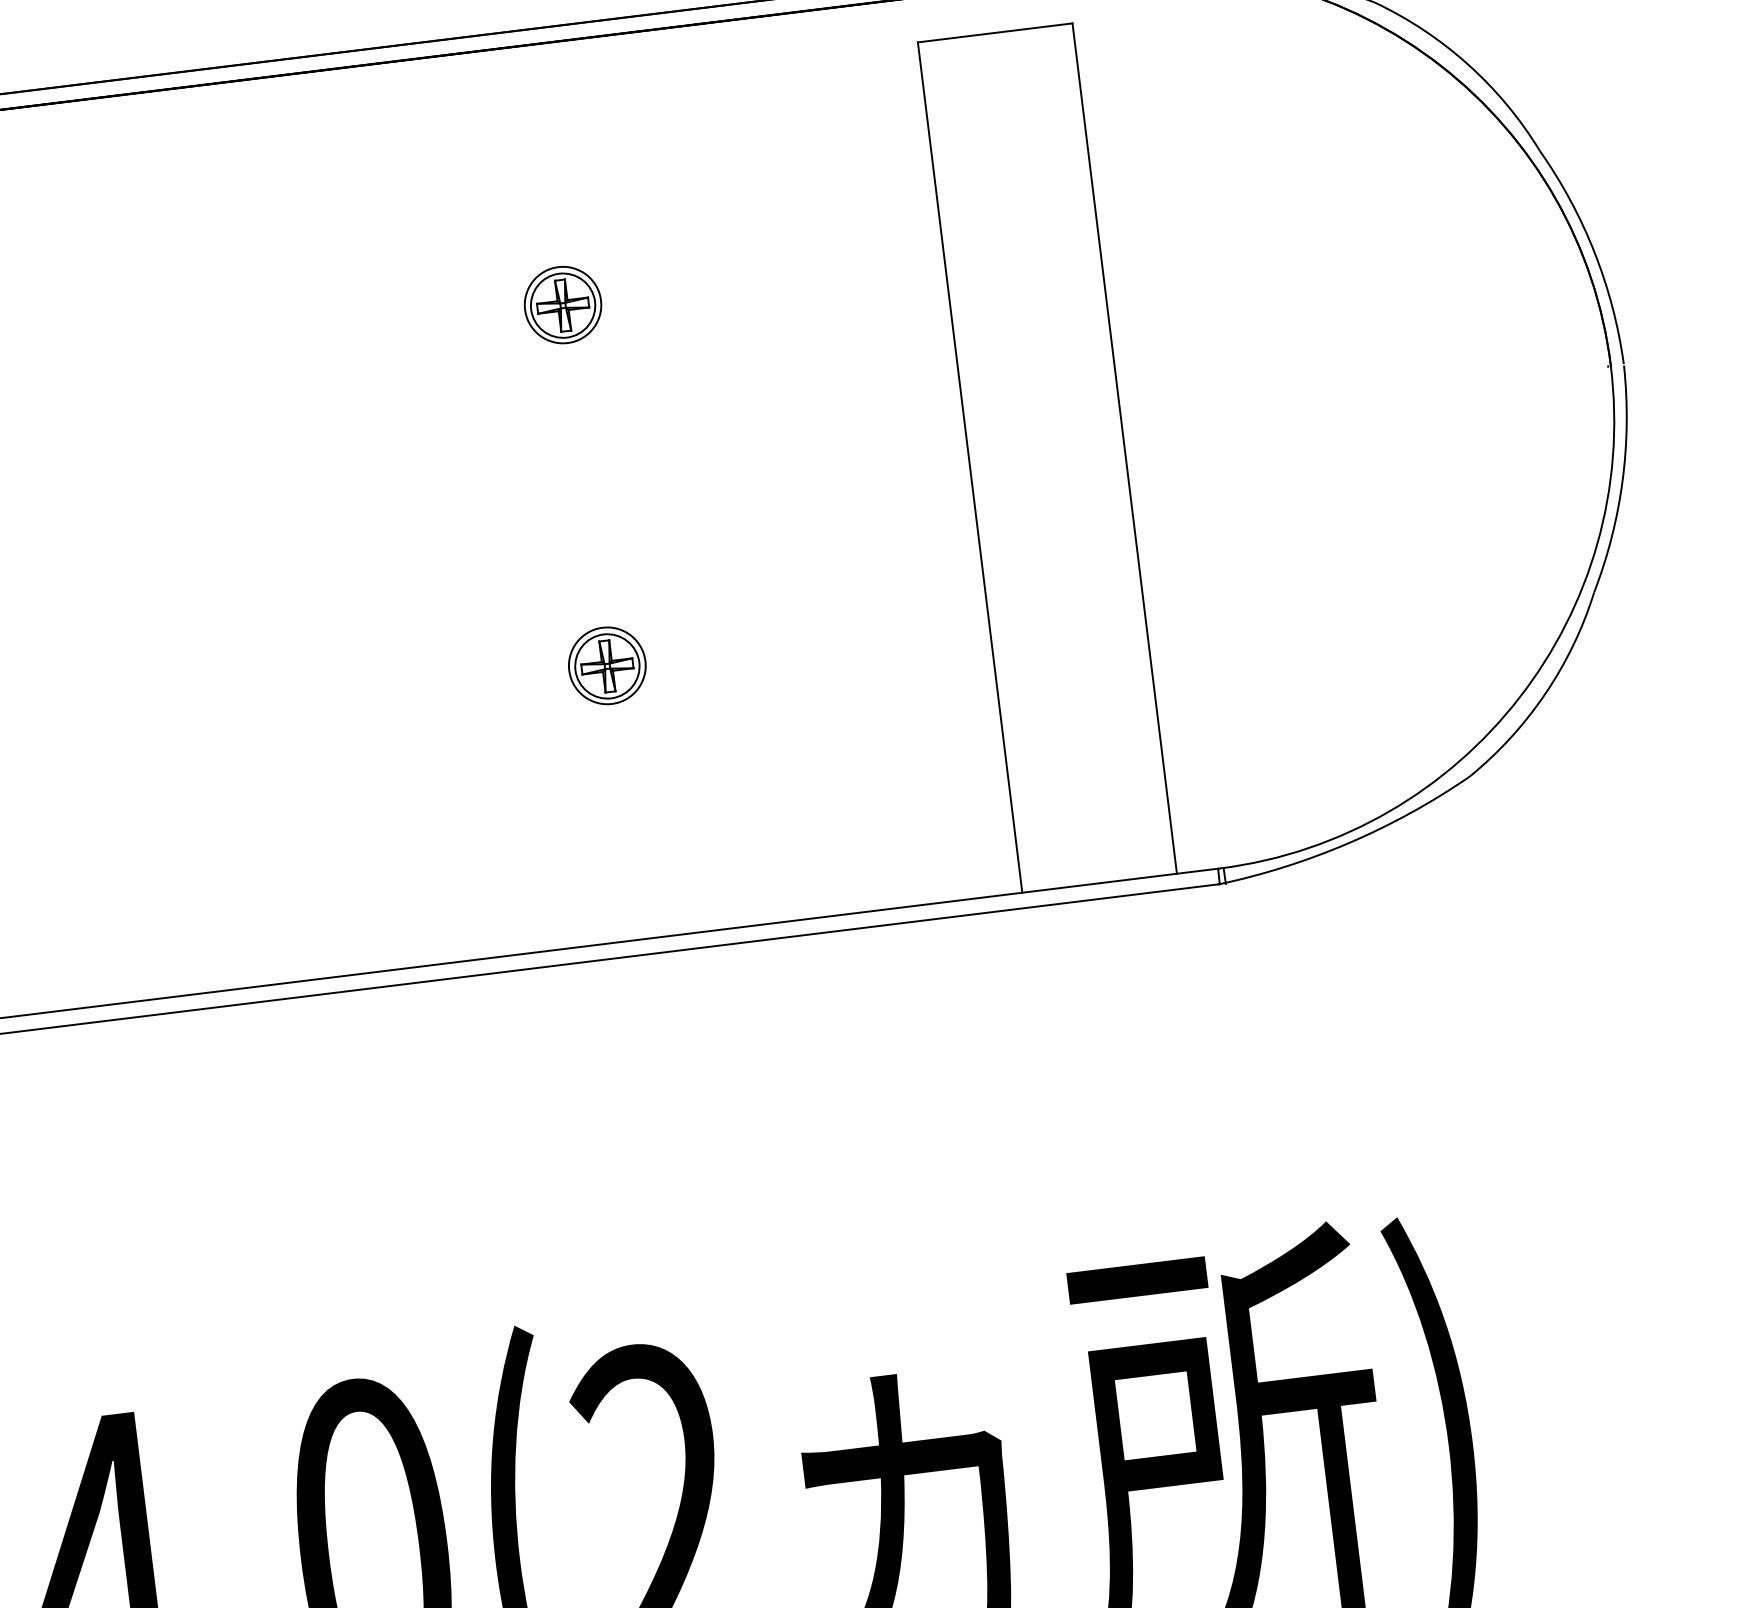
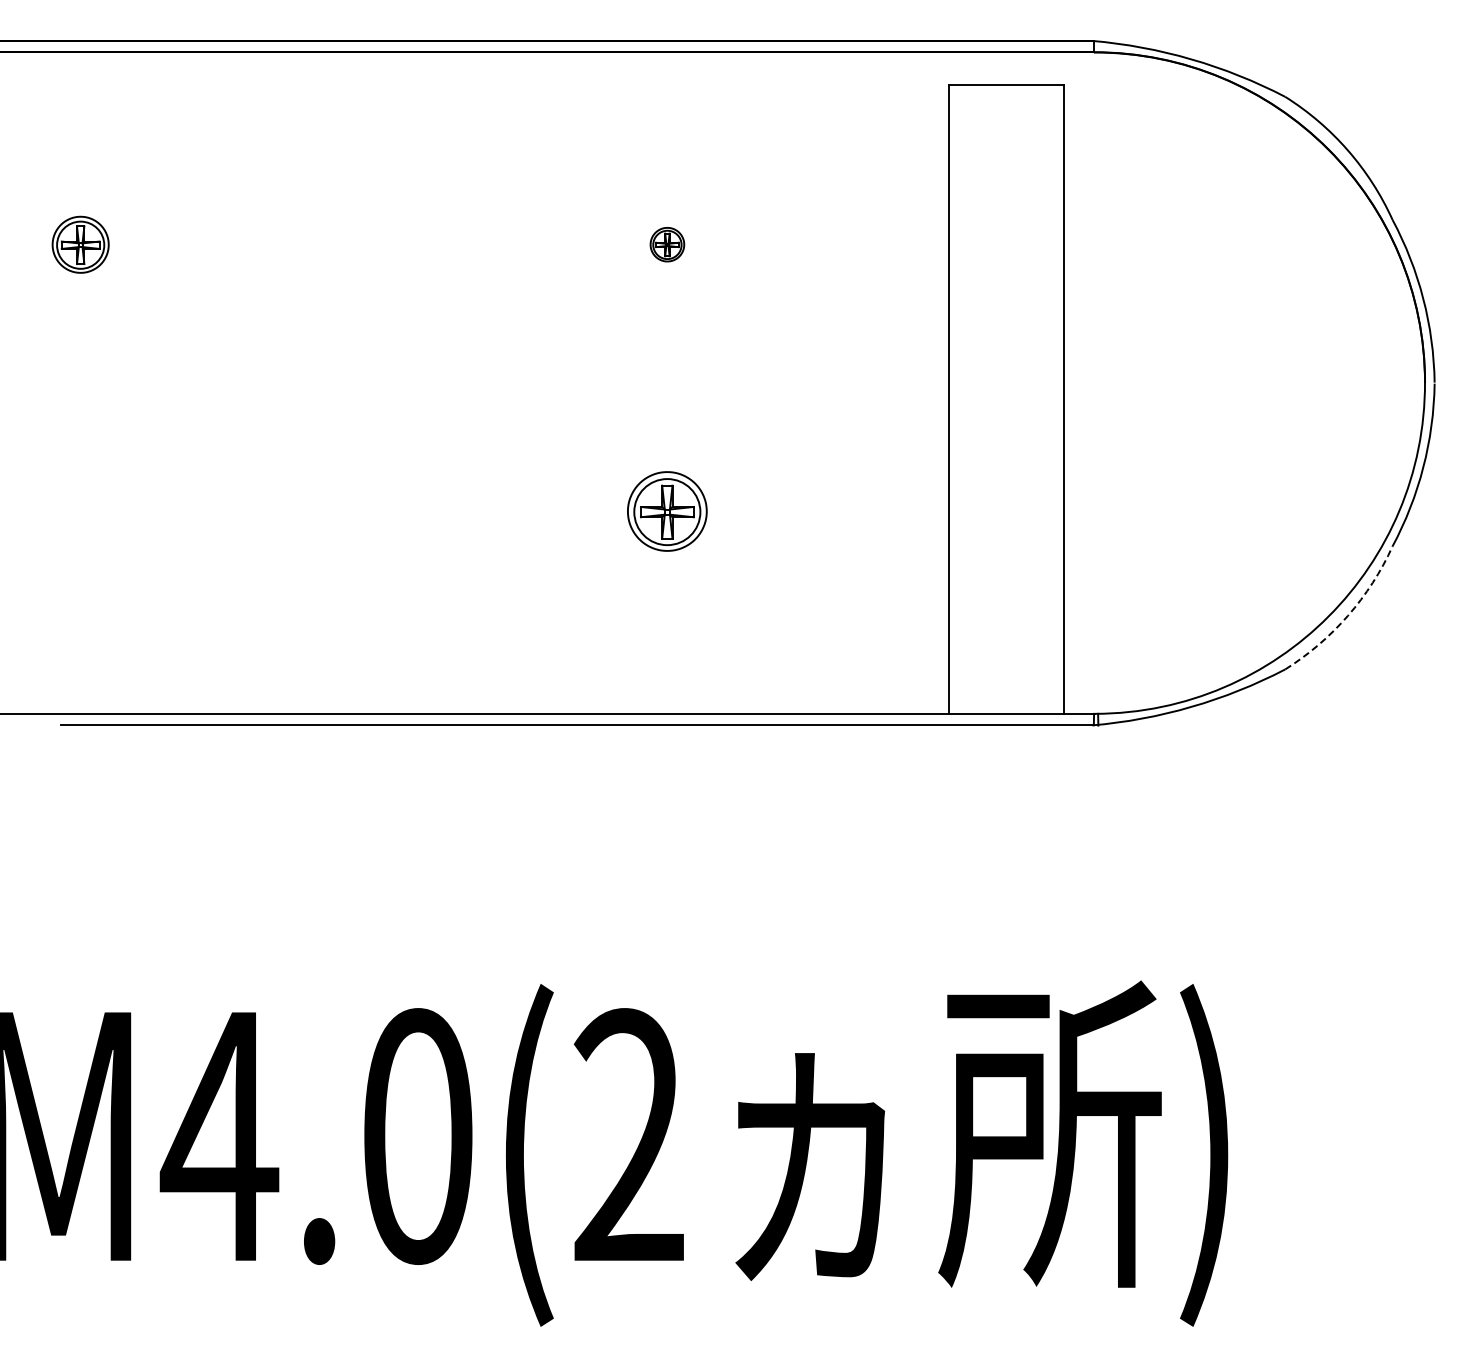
part: (563, 304) -> (667, 244), size x0.6
part: (607, 665) -> (667, 511), size x1.4
arc: (1544, 693) -> (1347, 615), solid -> dashed

